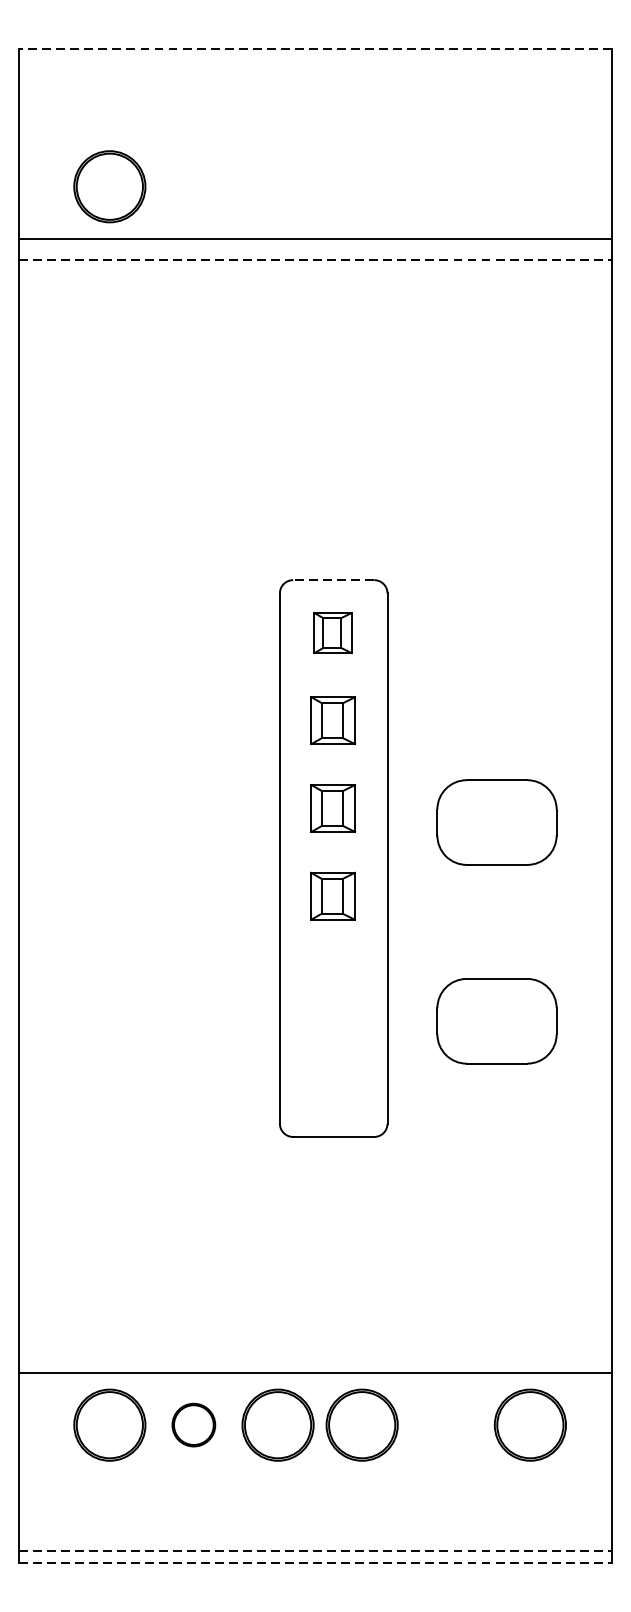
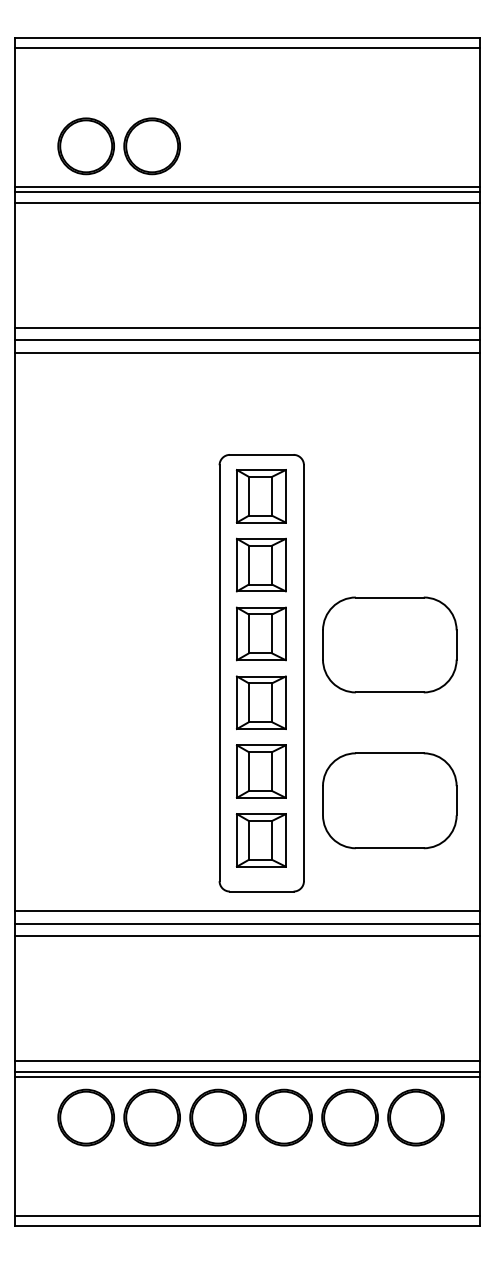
line: (315, 48) -> (247, 37), dashed -> solid
line: (315, 62) -> (247, 48), added
part: (193, 186) -> (151, 146), added
line: (315, 245) -> (247, 192), added
line: (315, 259) -> (247, 203), dashed -> solid
line: (315, 419) -> (247, 328), added
line: (315, 433) -> (247, 339), added
line: (315, 449) -> (247, 352), added
line: (333, 579) -> (261, 454), dashed -> solid
part: (332, 633) -> (260, 496), size x1.67
part: (333, 719) -> (261, 564), size x1.43
part: (333, 807) -> (261, 633), size x1.43
part: (496, 821) -> (389, 644), size x1.43
part: (332, 895) -> (260, 702), size x1.43
part: (332, 983) -> (260, 771), added
part: (496, 1020) -> (389, 800), size x1.43
part: (332, 1071) -> (260, 840), added
line: (315, 1162) -> (247, 911), added
line: (315, 1178) -> (247, 924), added
line: (315, 1192) -> (247, 935), added
line: (315, 1352) -> (247, 1060), added
line: (315, 1366) -> (247, 1071), added
part: (193, 1425) -> (151, 1117), size x1.67
part: (445, 1425) -> (349, 1117), added
line: (315, 1549) -> (247, 1215), dashed -> solid
line: (315, 1563) -> (247, 1226), dashed -> solid

